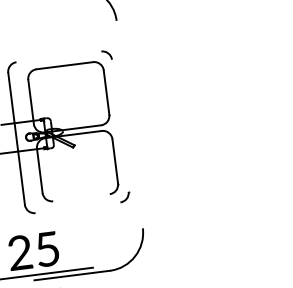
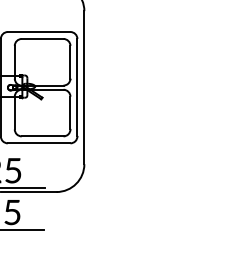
line: (58, 57) -> (38, 32), added
line: (129, 124) -> (84, 87), added
line: (120, 125) -> (77, 87), added
line: (81, 197) -> (42, 136), added
line: (77, 208) -> (38, 143), added

